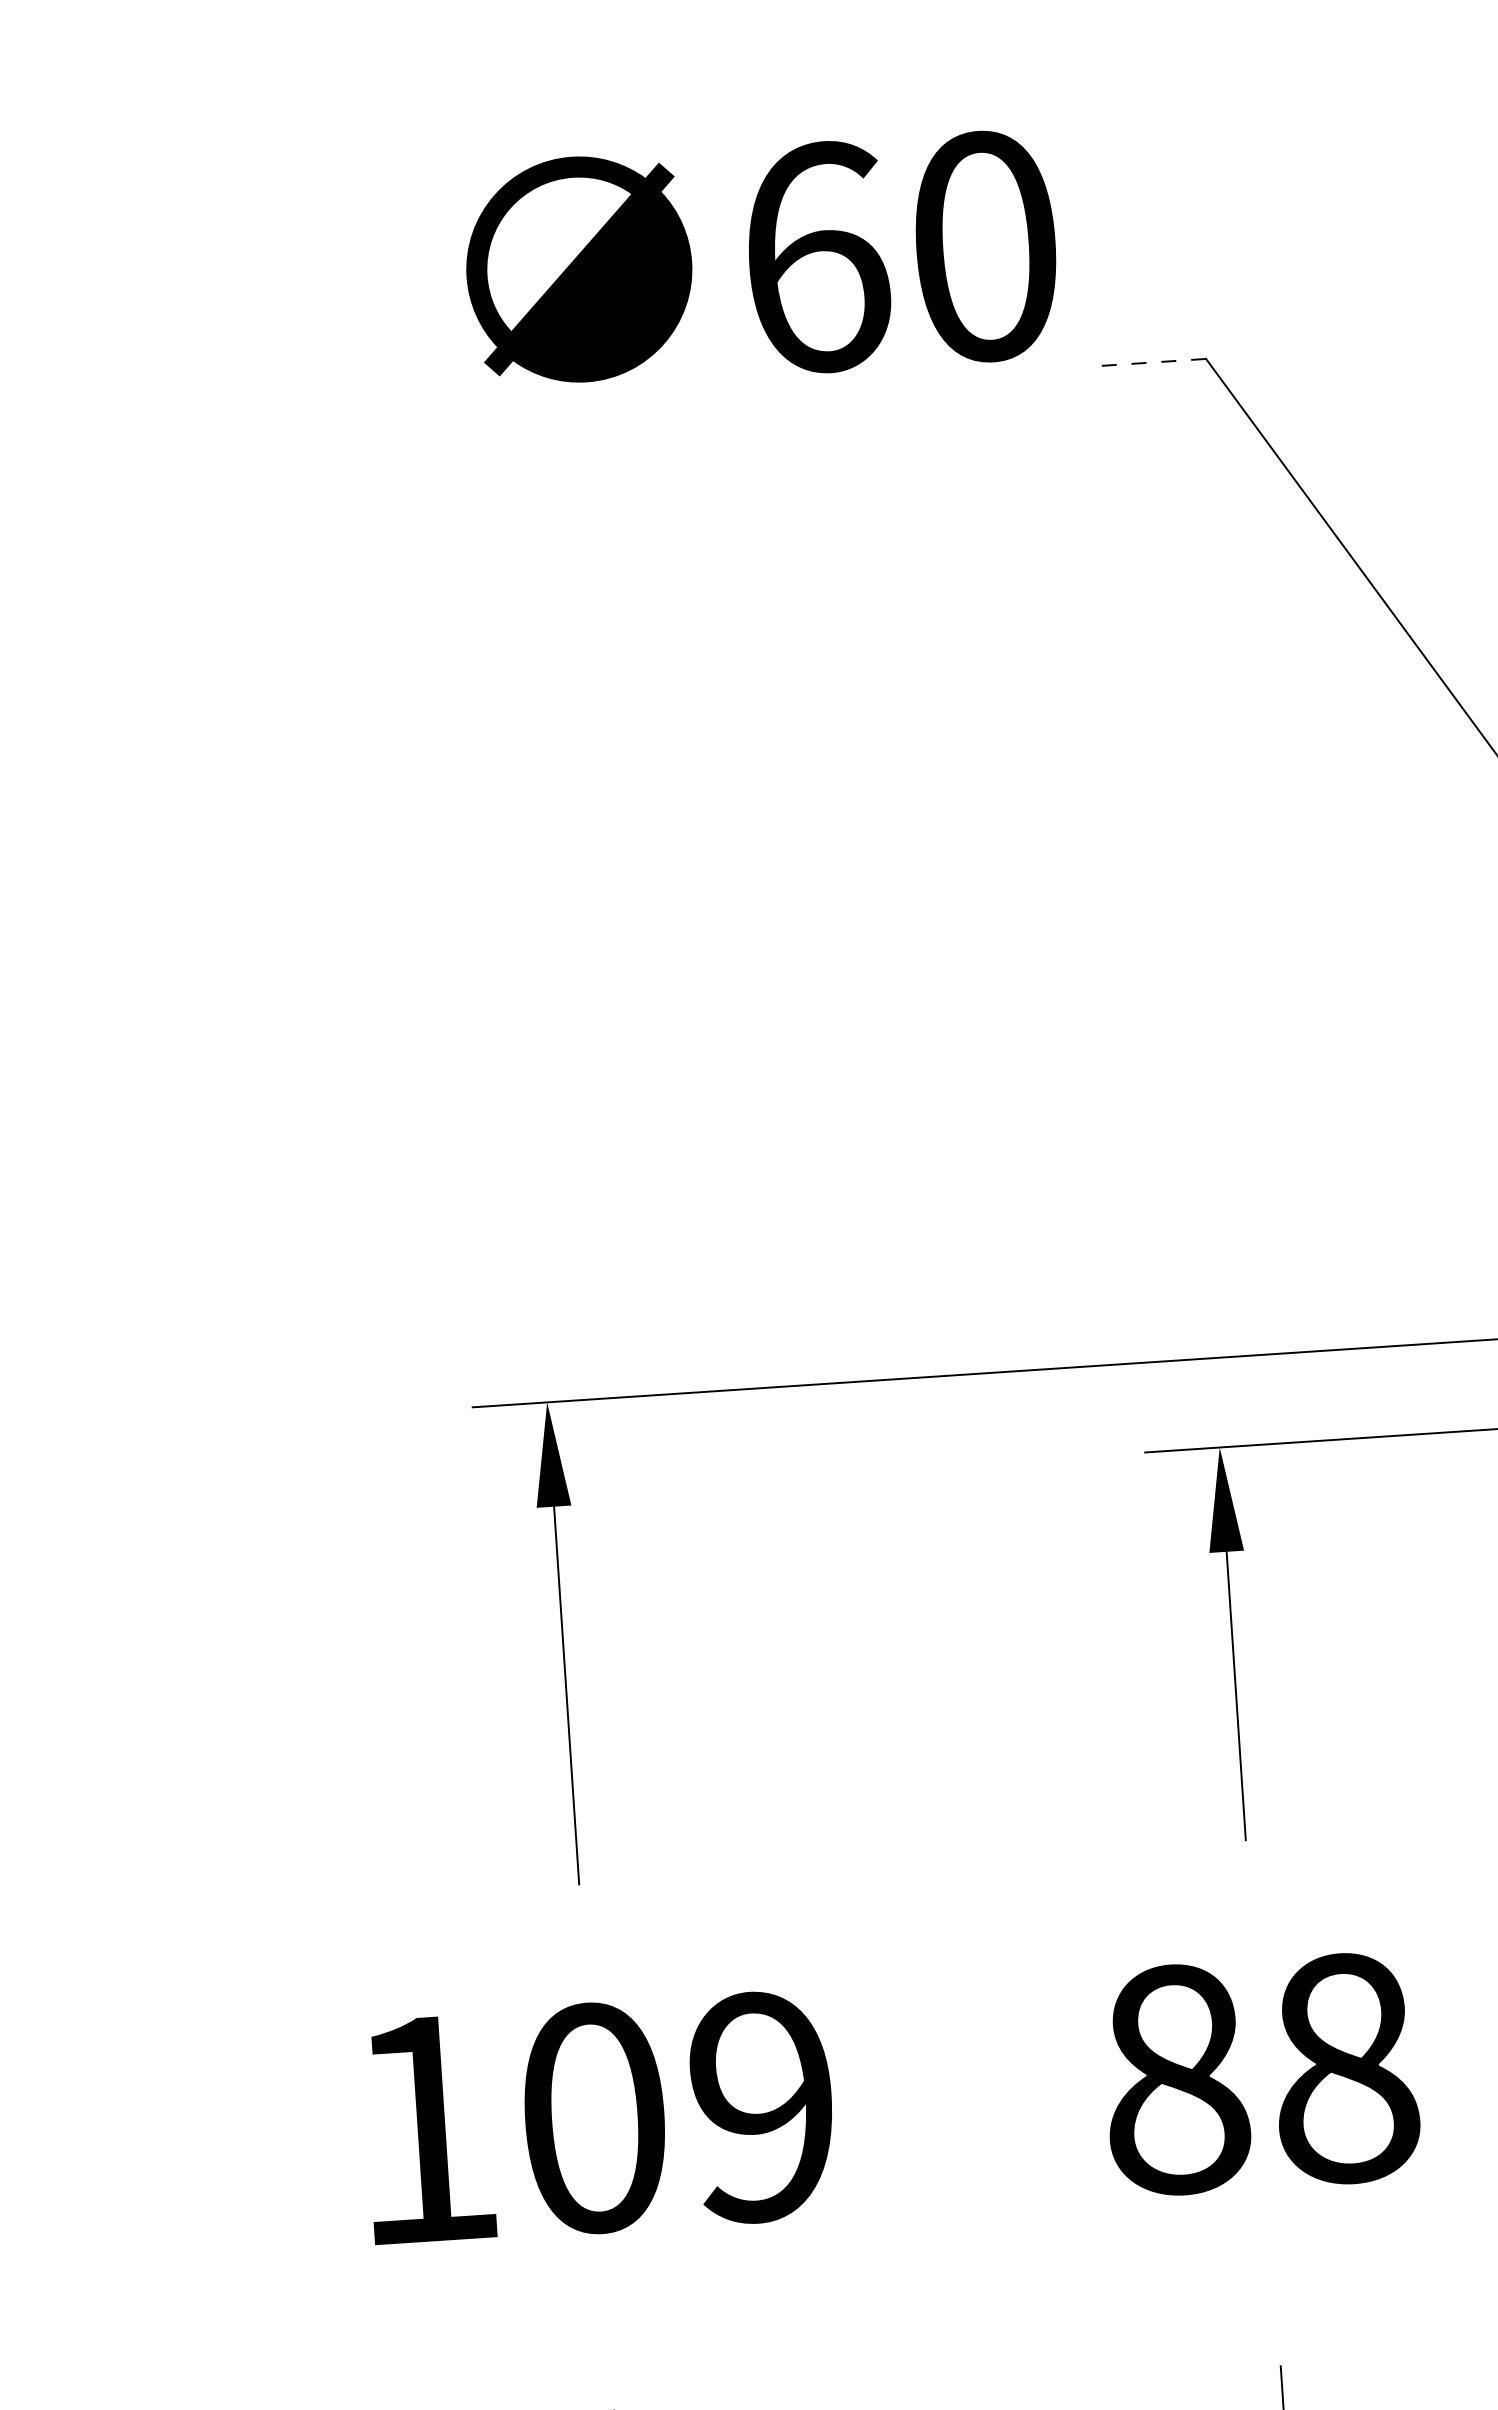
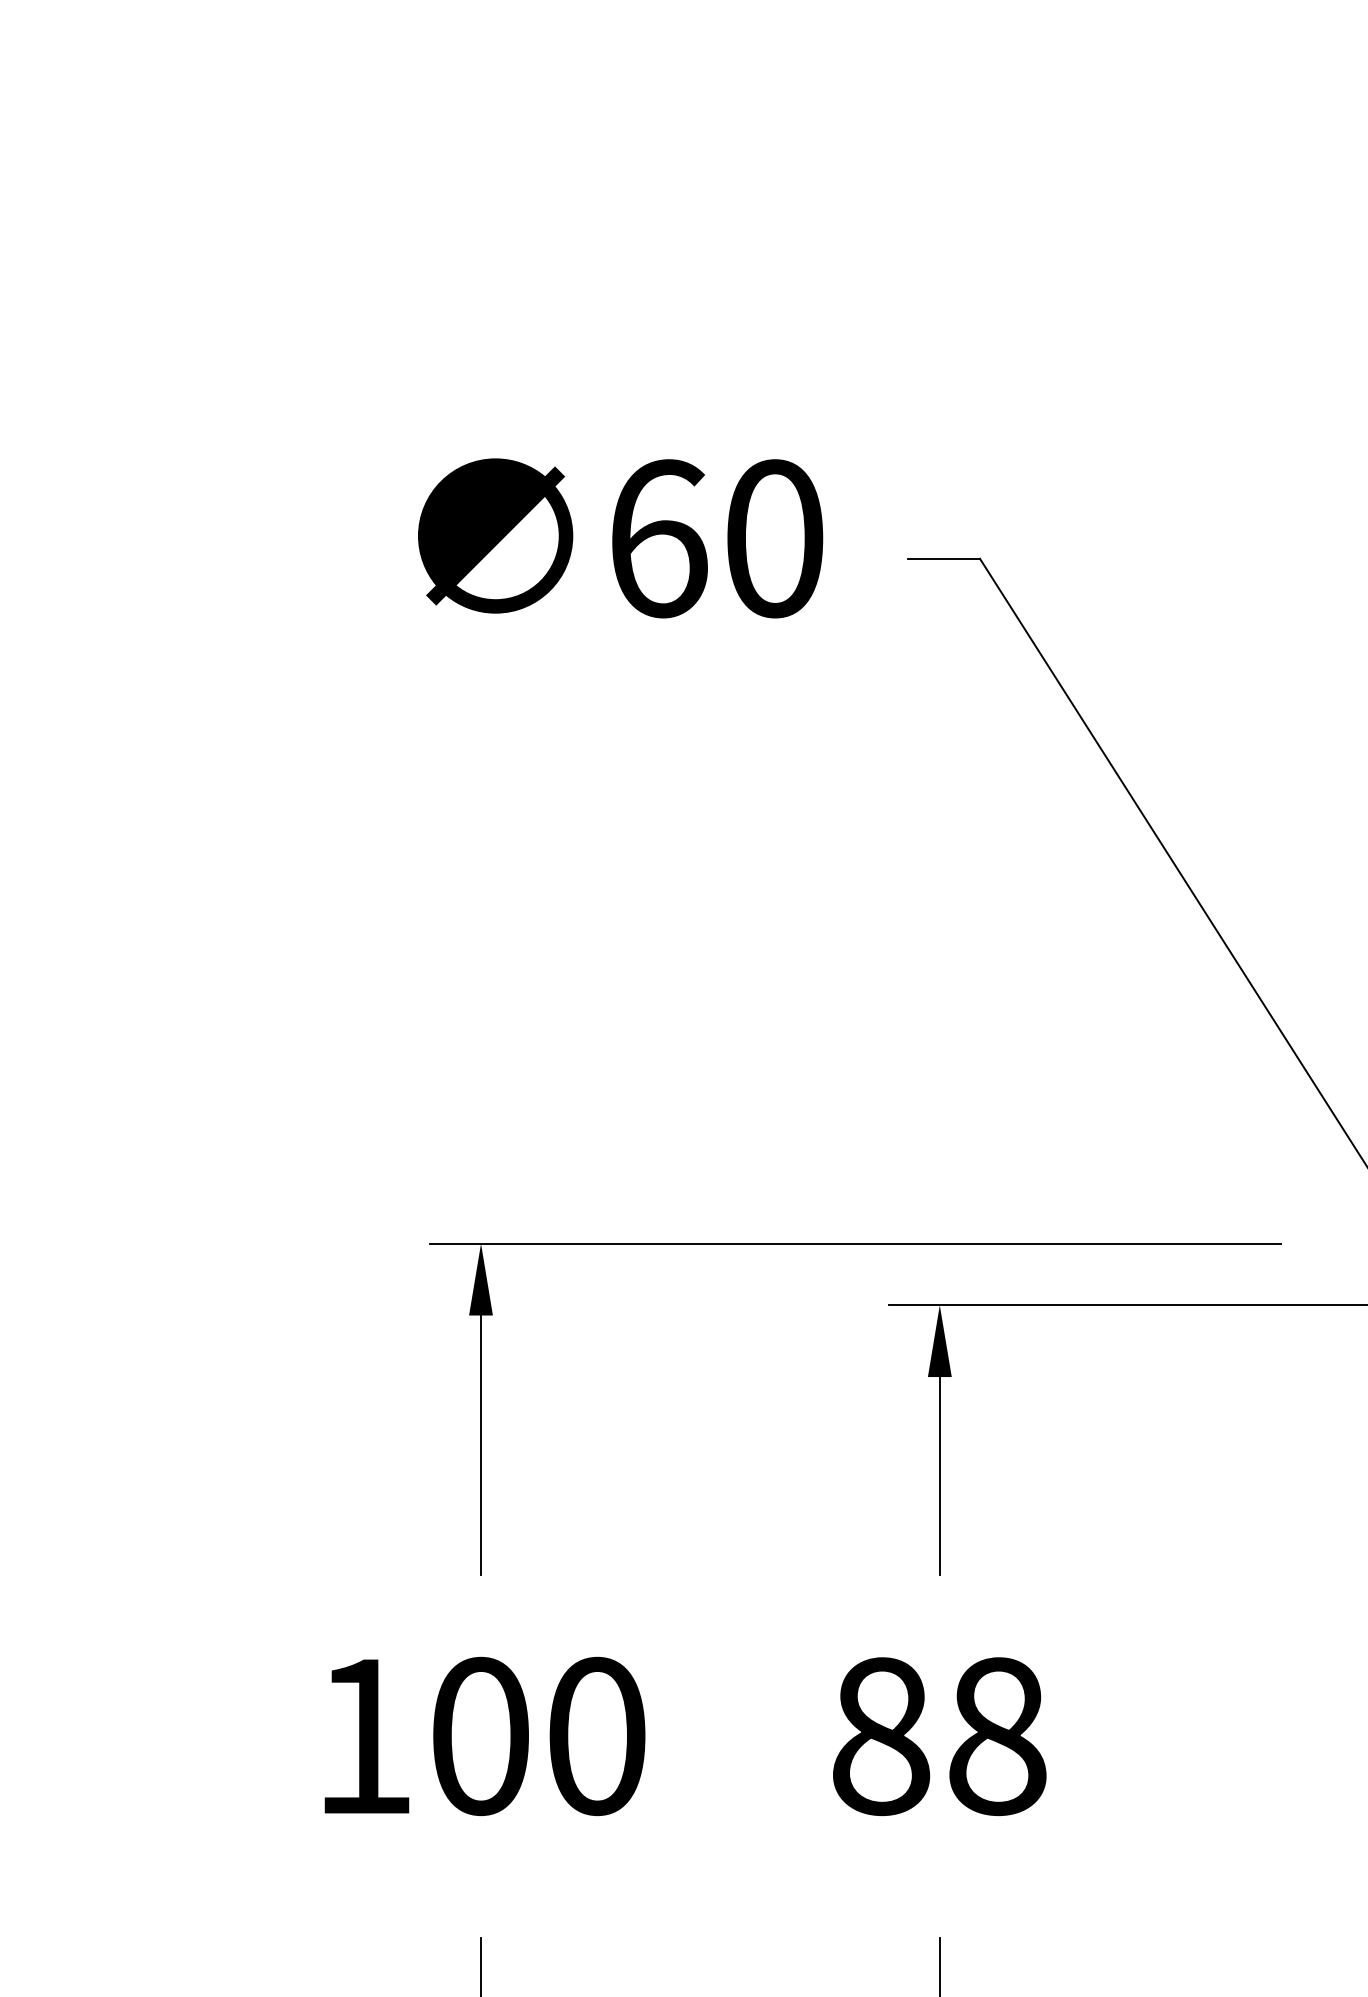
text: (761, 261) -> (620, 538), moved
line: (1154, 361) -> (944, 558), dashed -> solid
text: (762, 2107) -> (596, 1736), 109 -> 100

